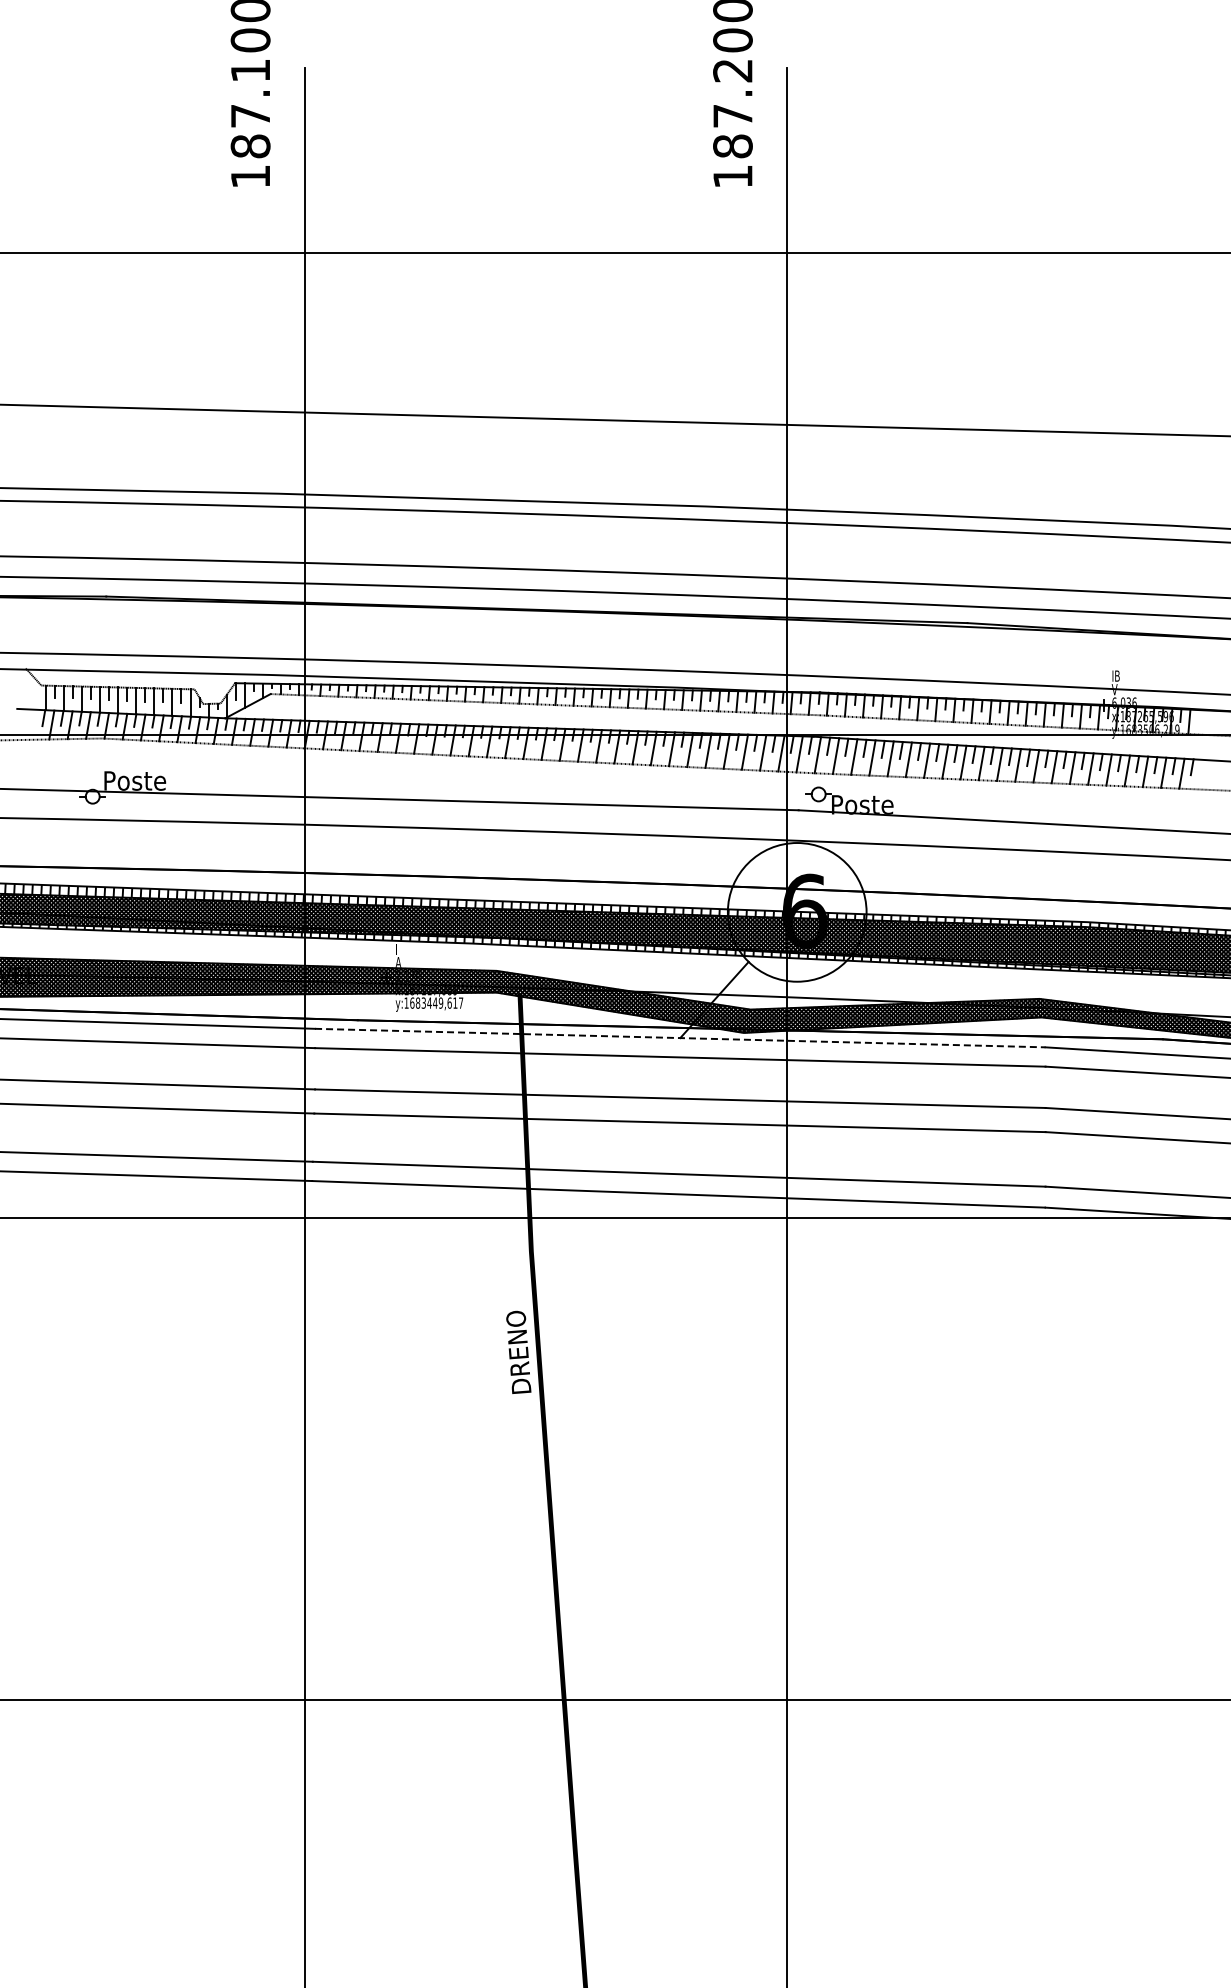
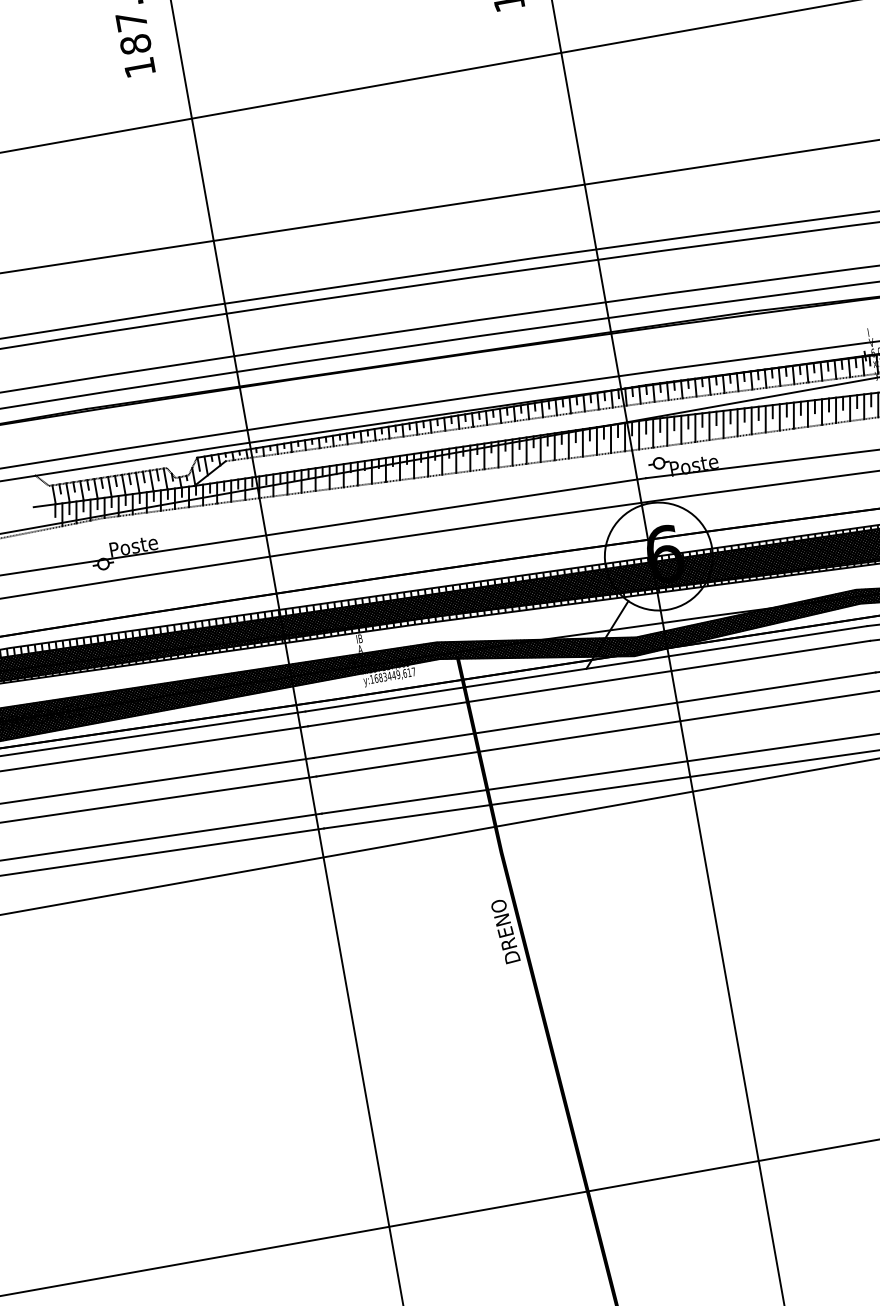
text: (1115, 675) -> (870, 331), IB -> I
text: (399, 948) -> (359, 638), I -> IB
line: (680, 1038) -> (586, 669), dashed -> solid

